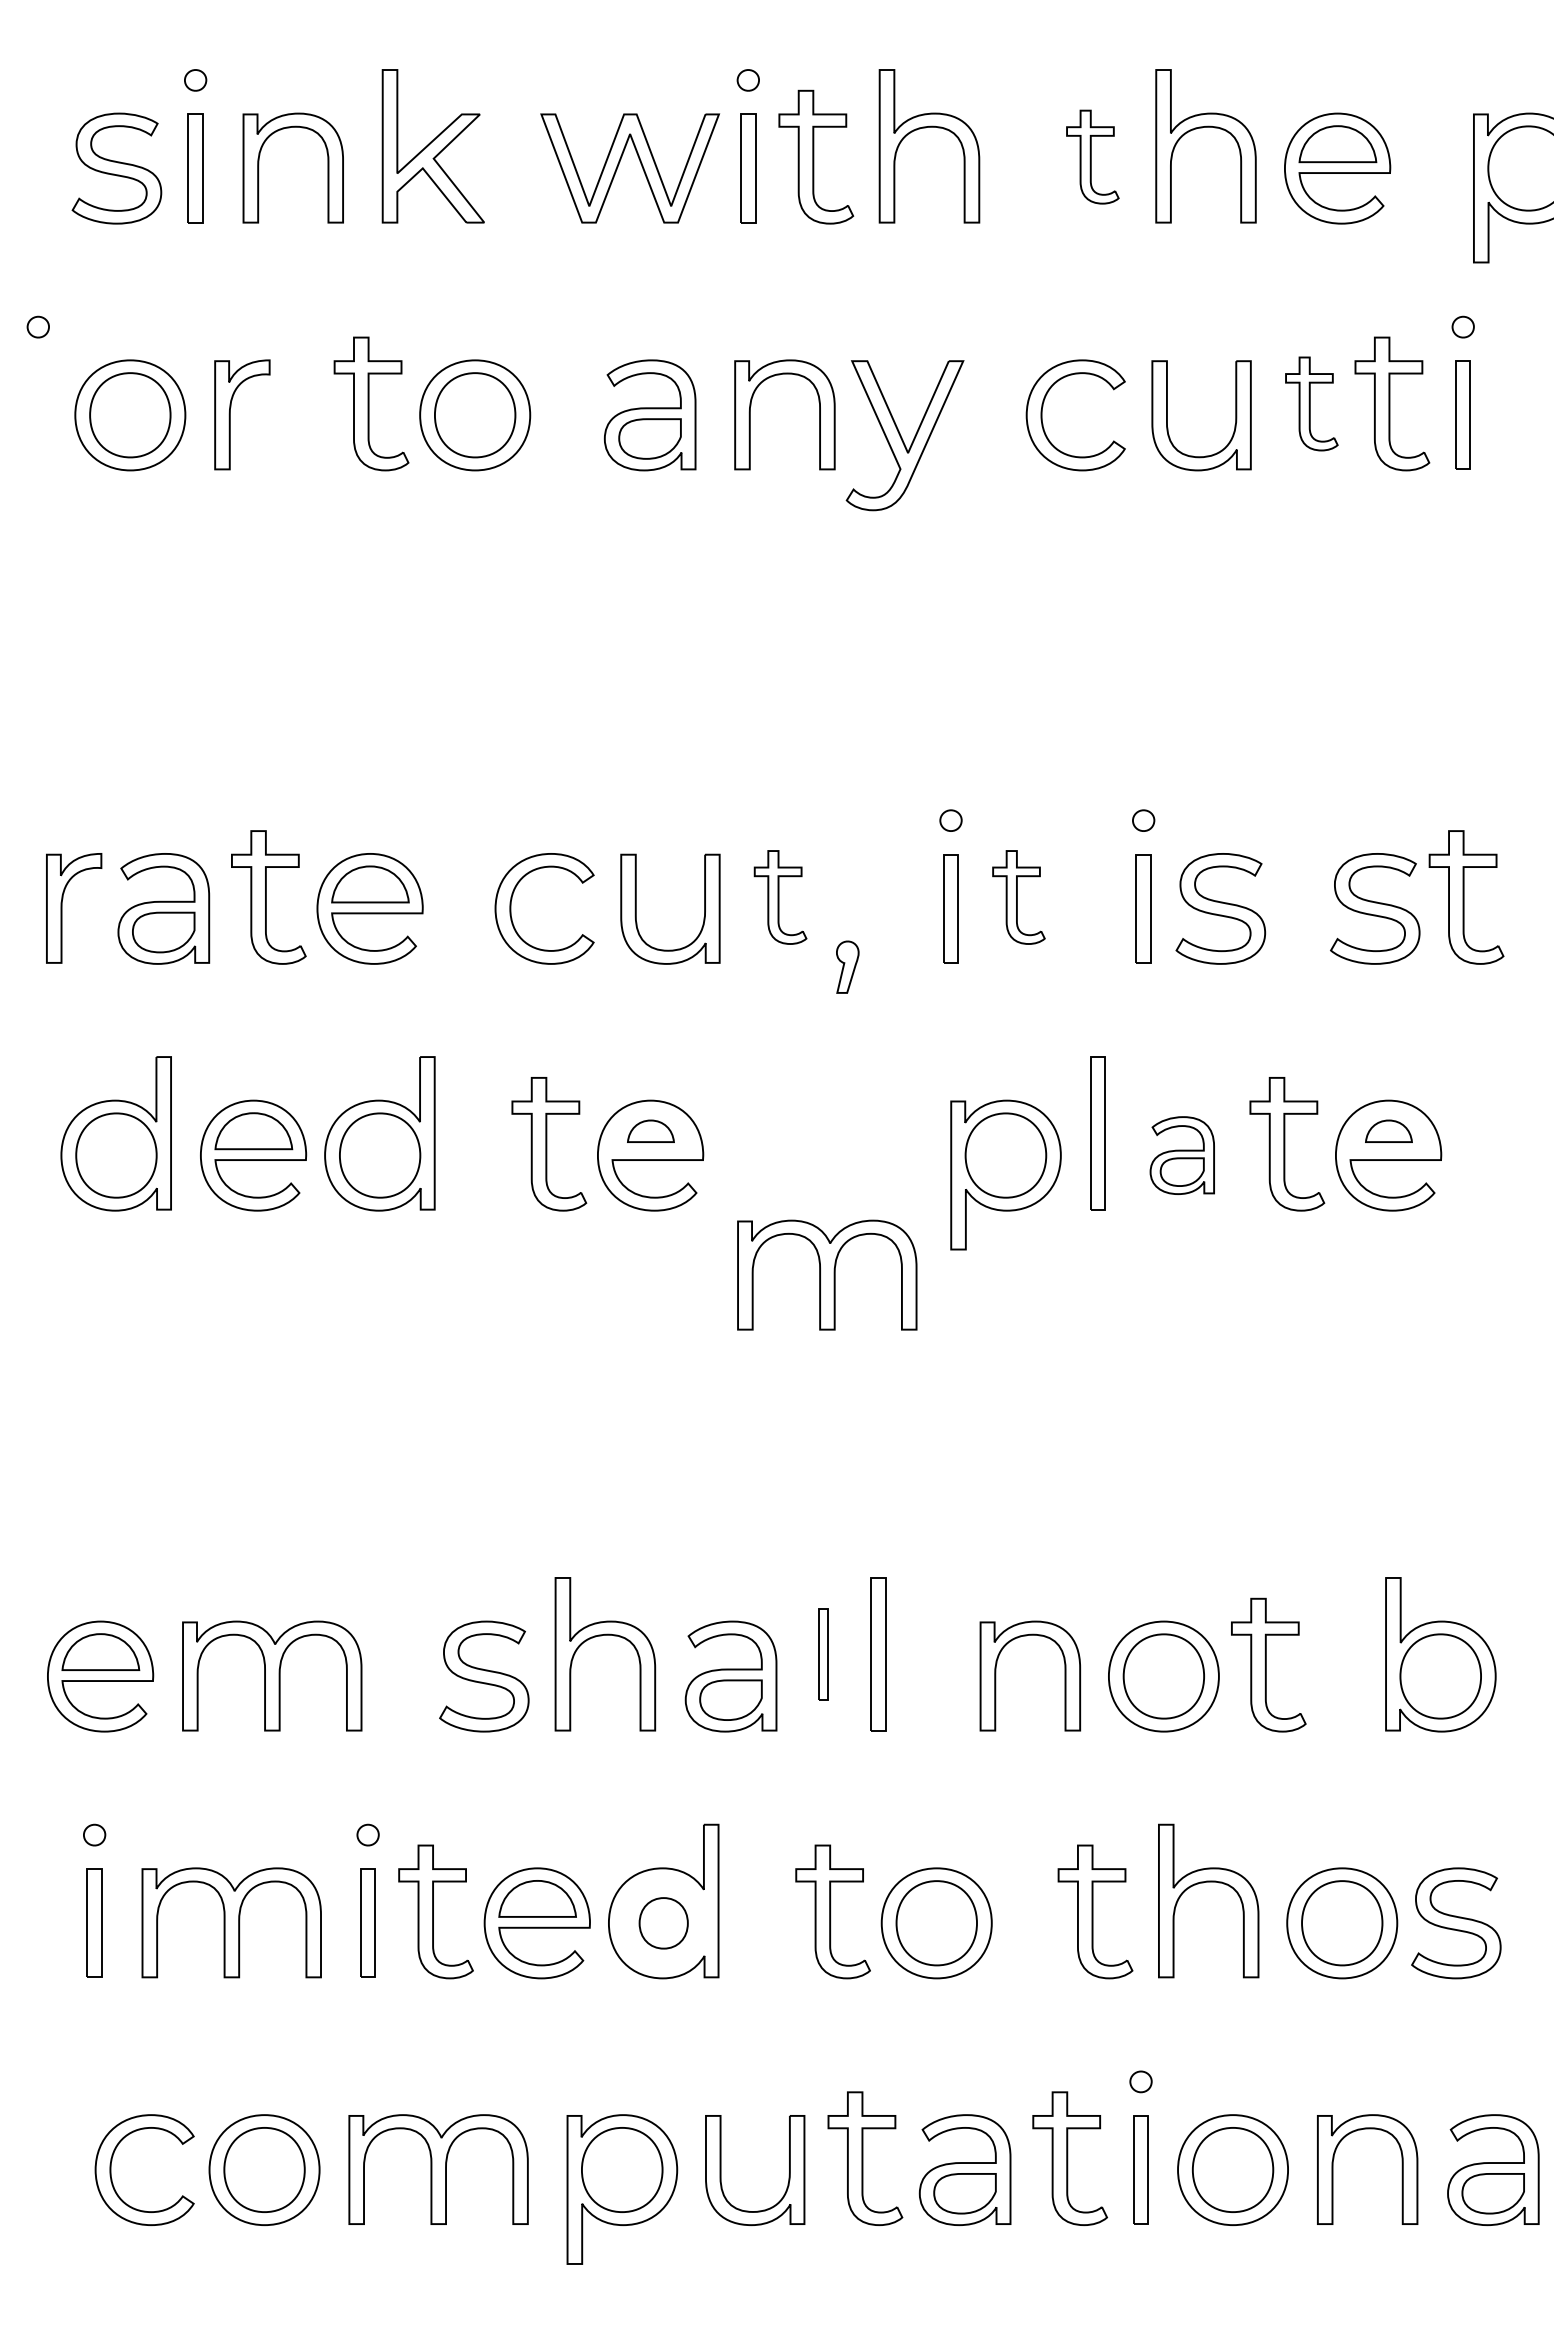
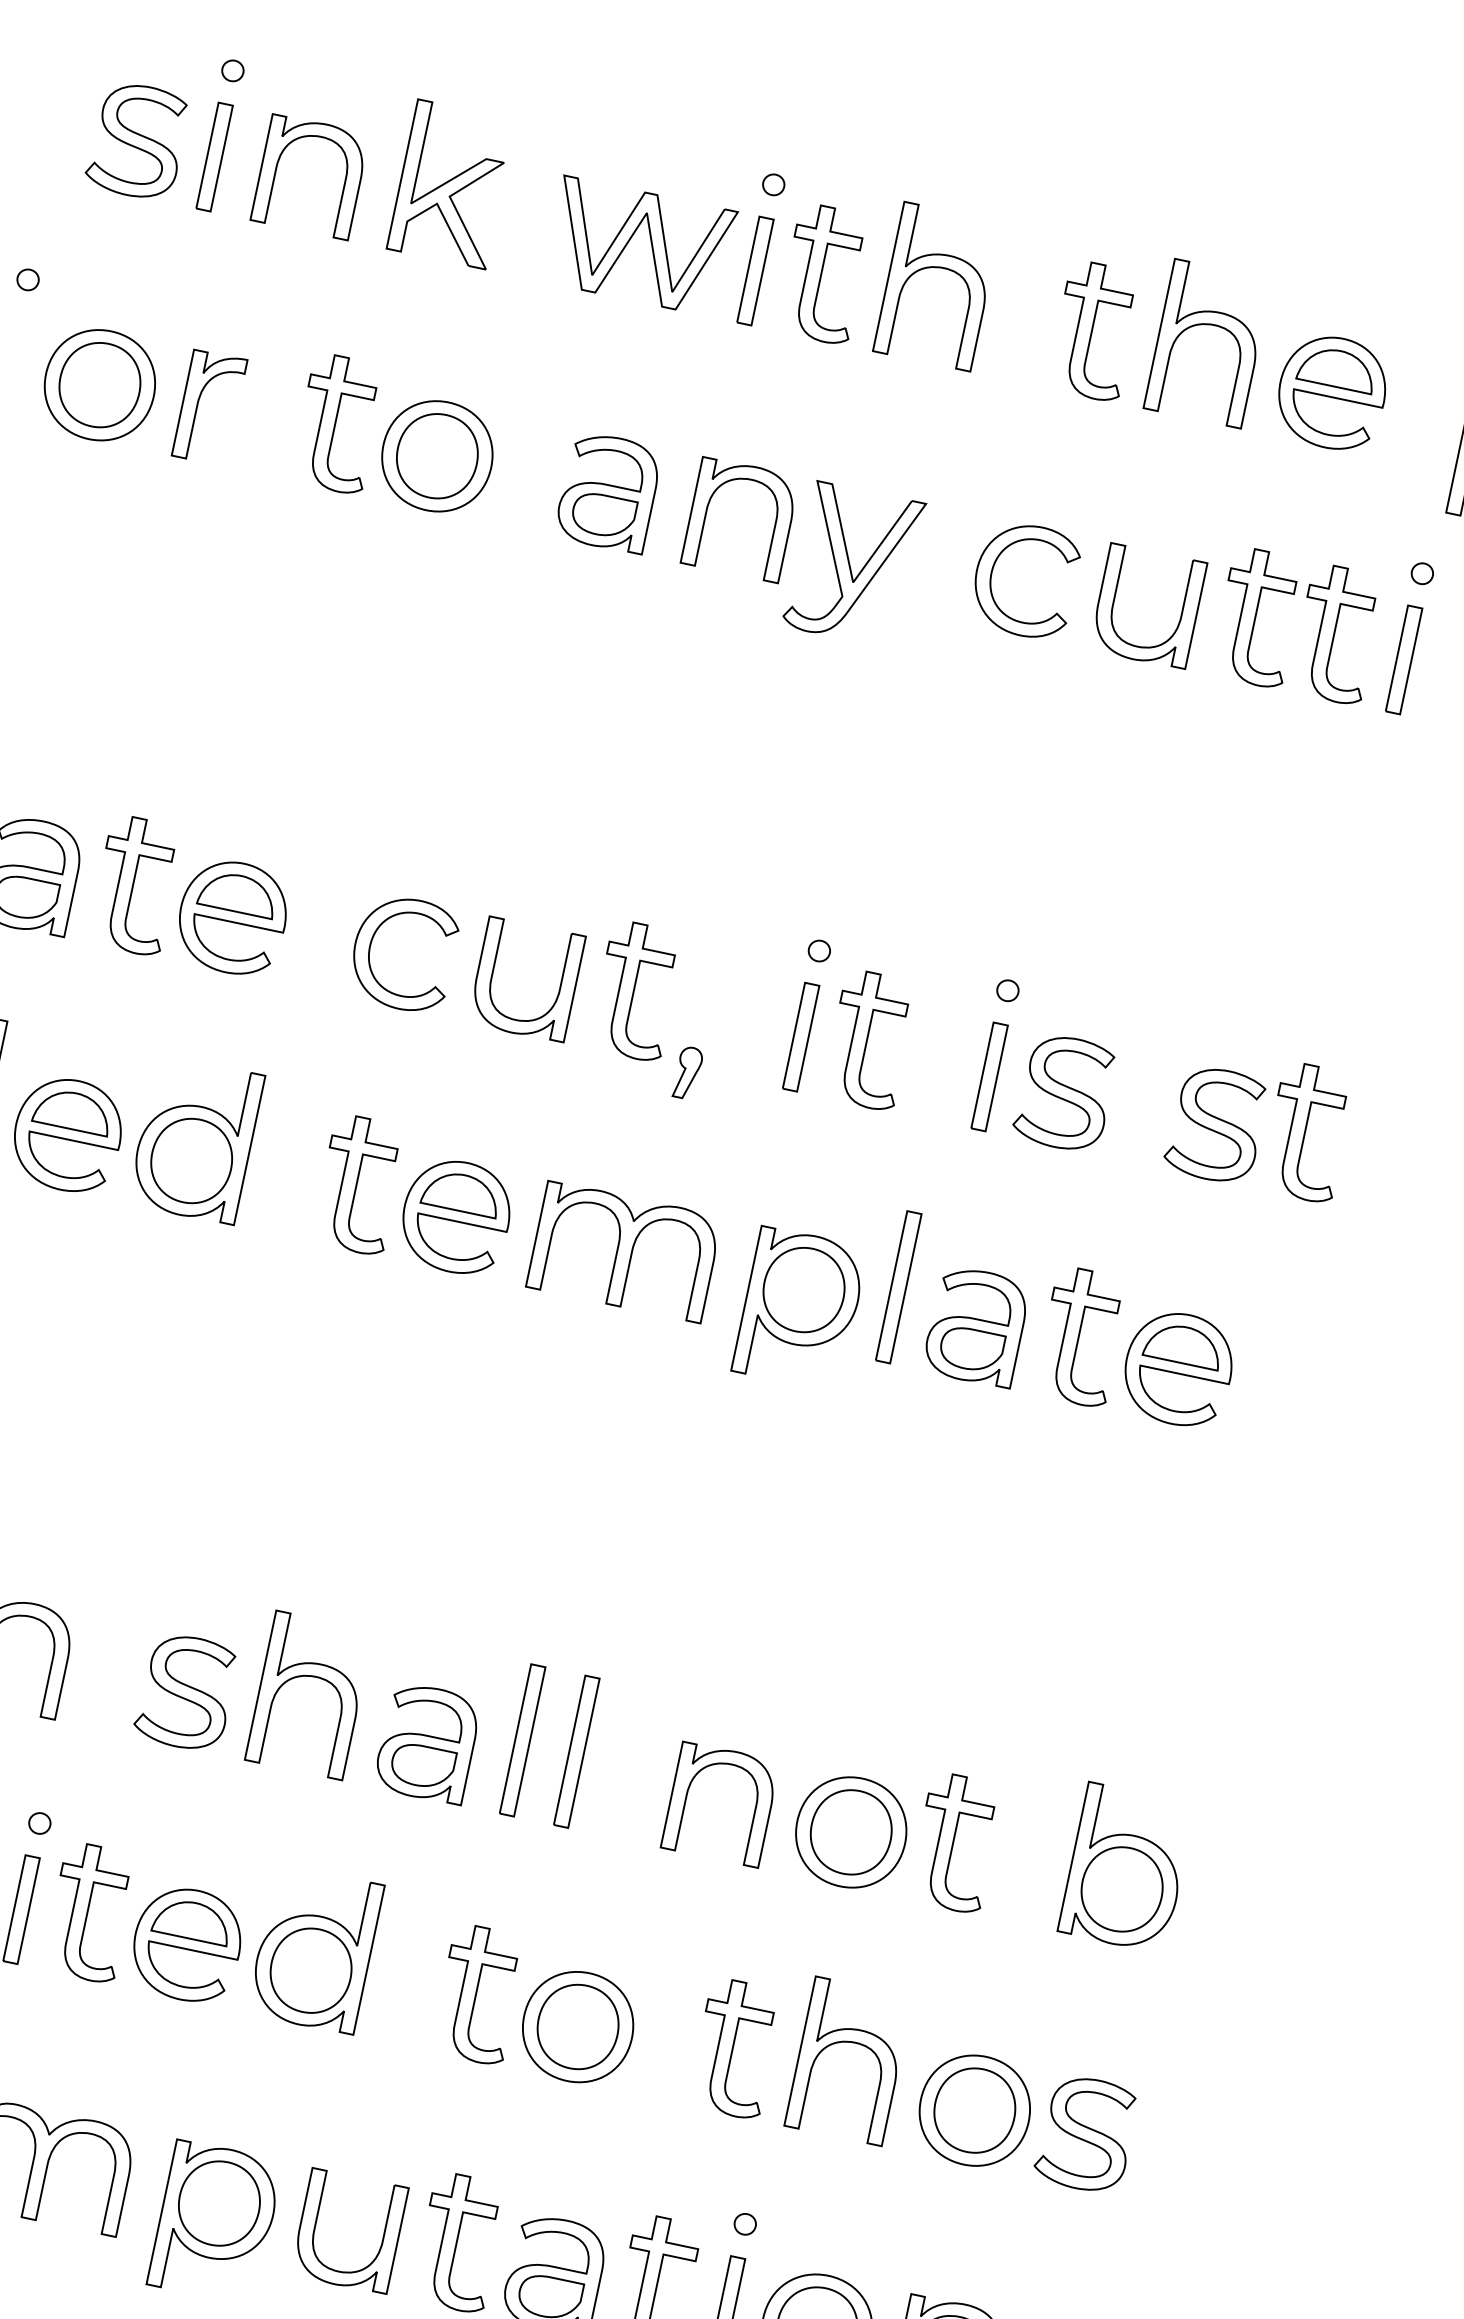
part: (1092, 156) -> (1094, 330), size x1.43
part: (1311, 403) -> (1258, 617), size x1.43
part: (780, 897) -> (636, 991), size x1.43
part: (1018, 897) -> (869, 1040), size x1.43
part: (650, 1131) -> (461, 1193), size x1.67
part: (1388, 1131) -> (1183, 1345), size x1.67
part: (1182, 1155) -> (976, 1326), size x1.43
part: (827, 1274) -> (624, 1251), moved
part: (823, 1654) -> (522, 1740), size x1.67
part: (663, 1923) -> (310, 1970), size x1.67

